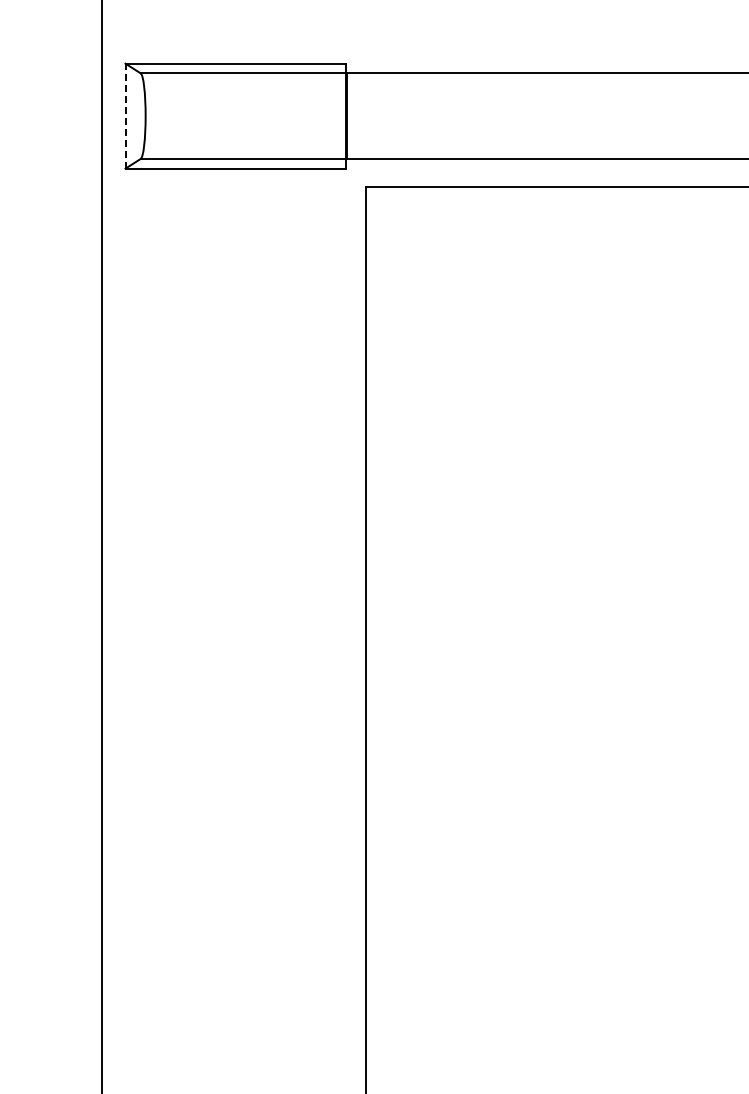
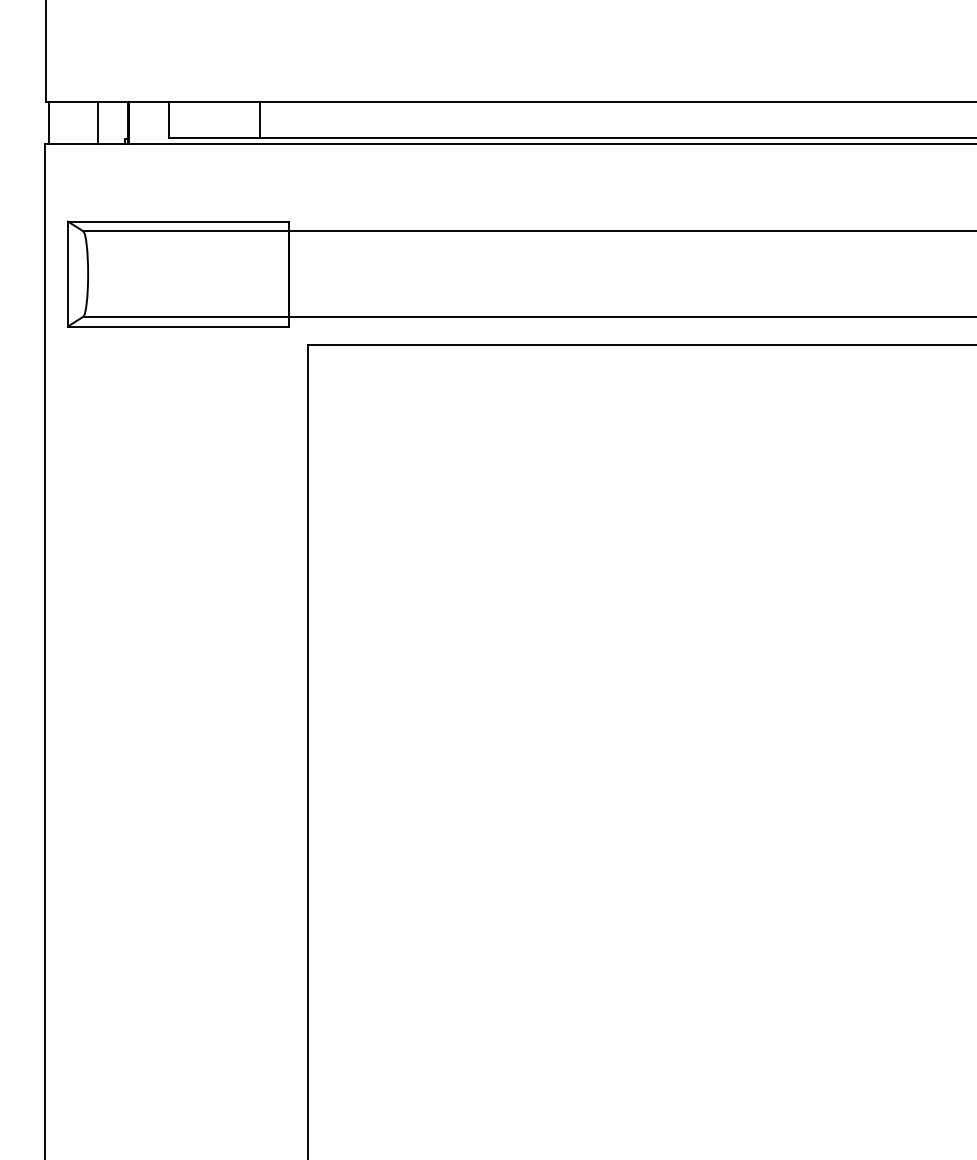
line: (126, 115) -> (68, 273), dashed -> solid

